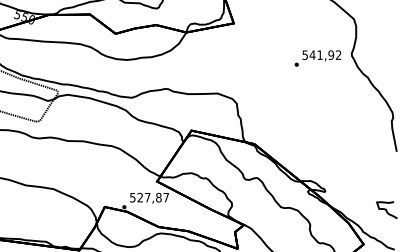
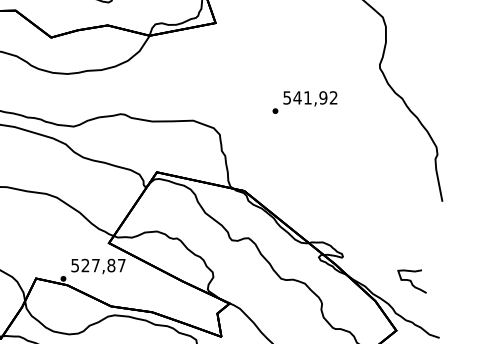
text: (317, 58) -> (304, 102), moved
curve: (386, 209) -> (411, 280), moved

